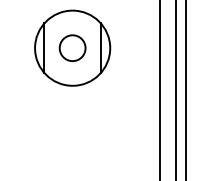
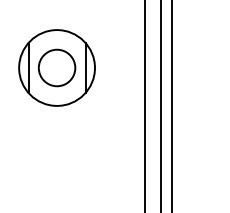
circle: (73, 47) -> (57, 67), size x1.4

